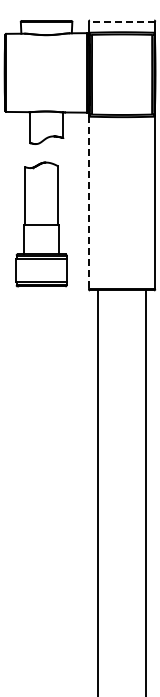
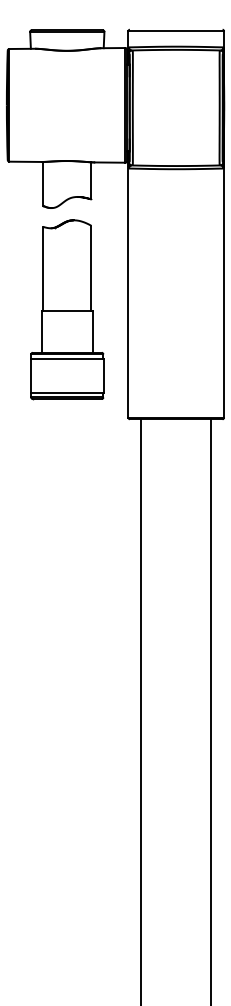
line: (121, 21) -> (175, 31), dashed -> solid
line: (88, 197) -> (127, 285), dashed -> solid
part: (41, 224) -> (67, 309), moved

